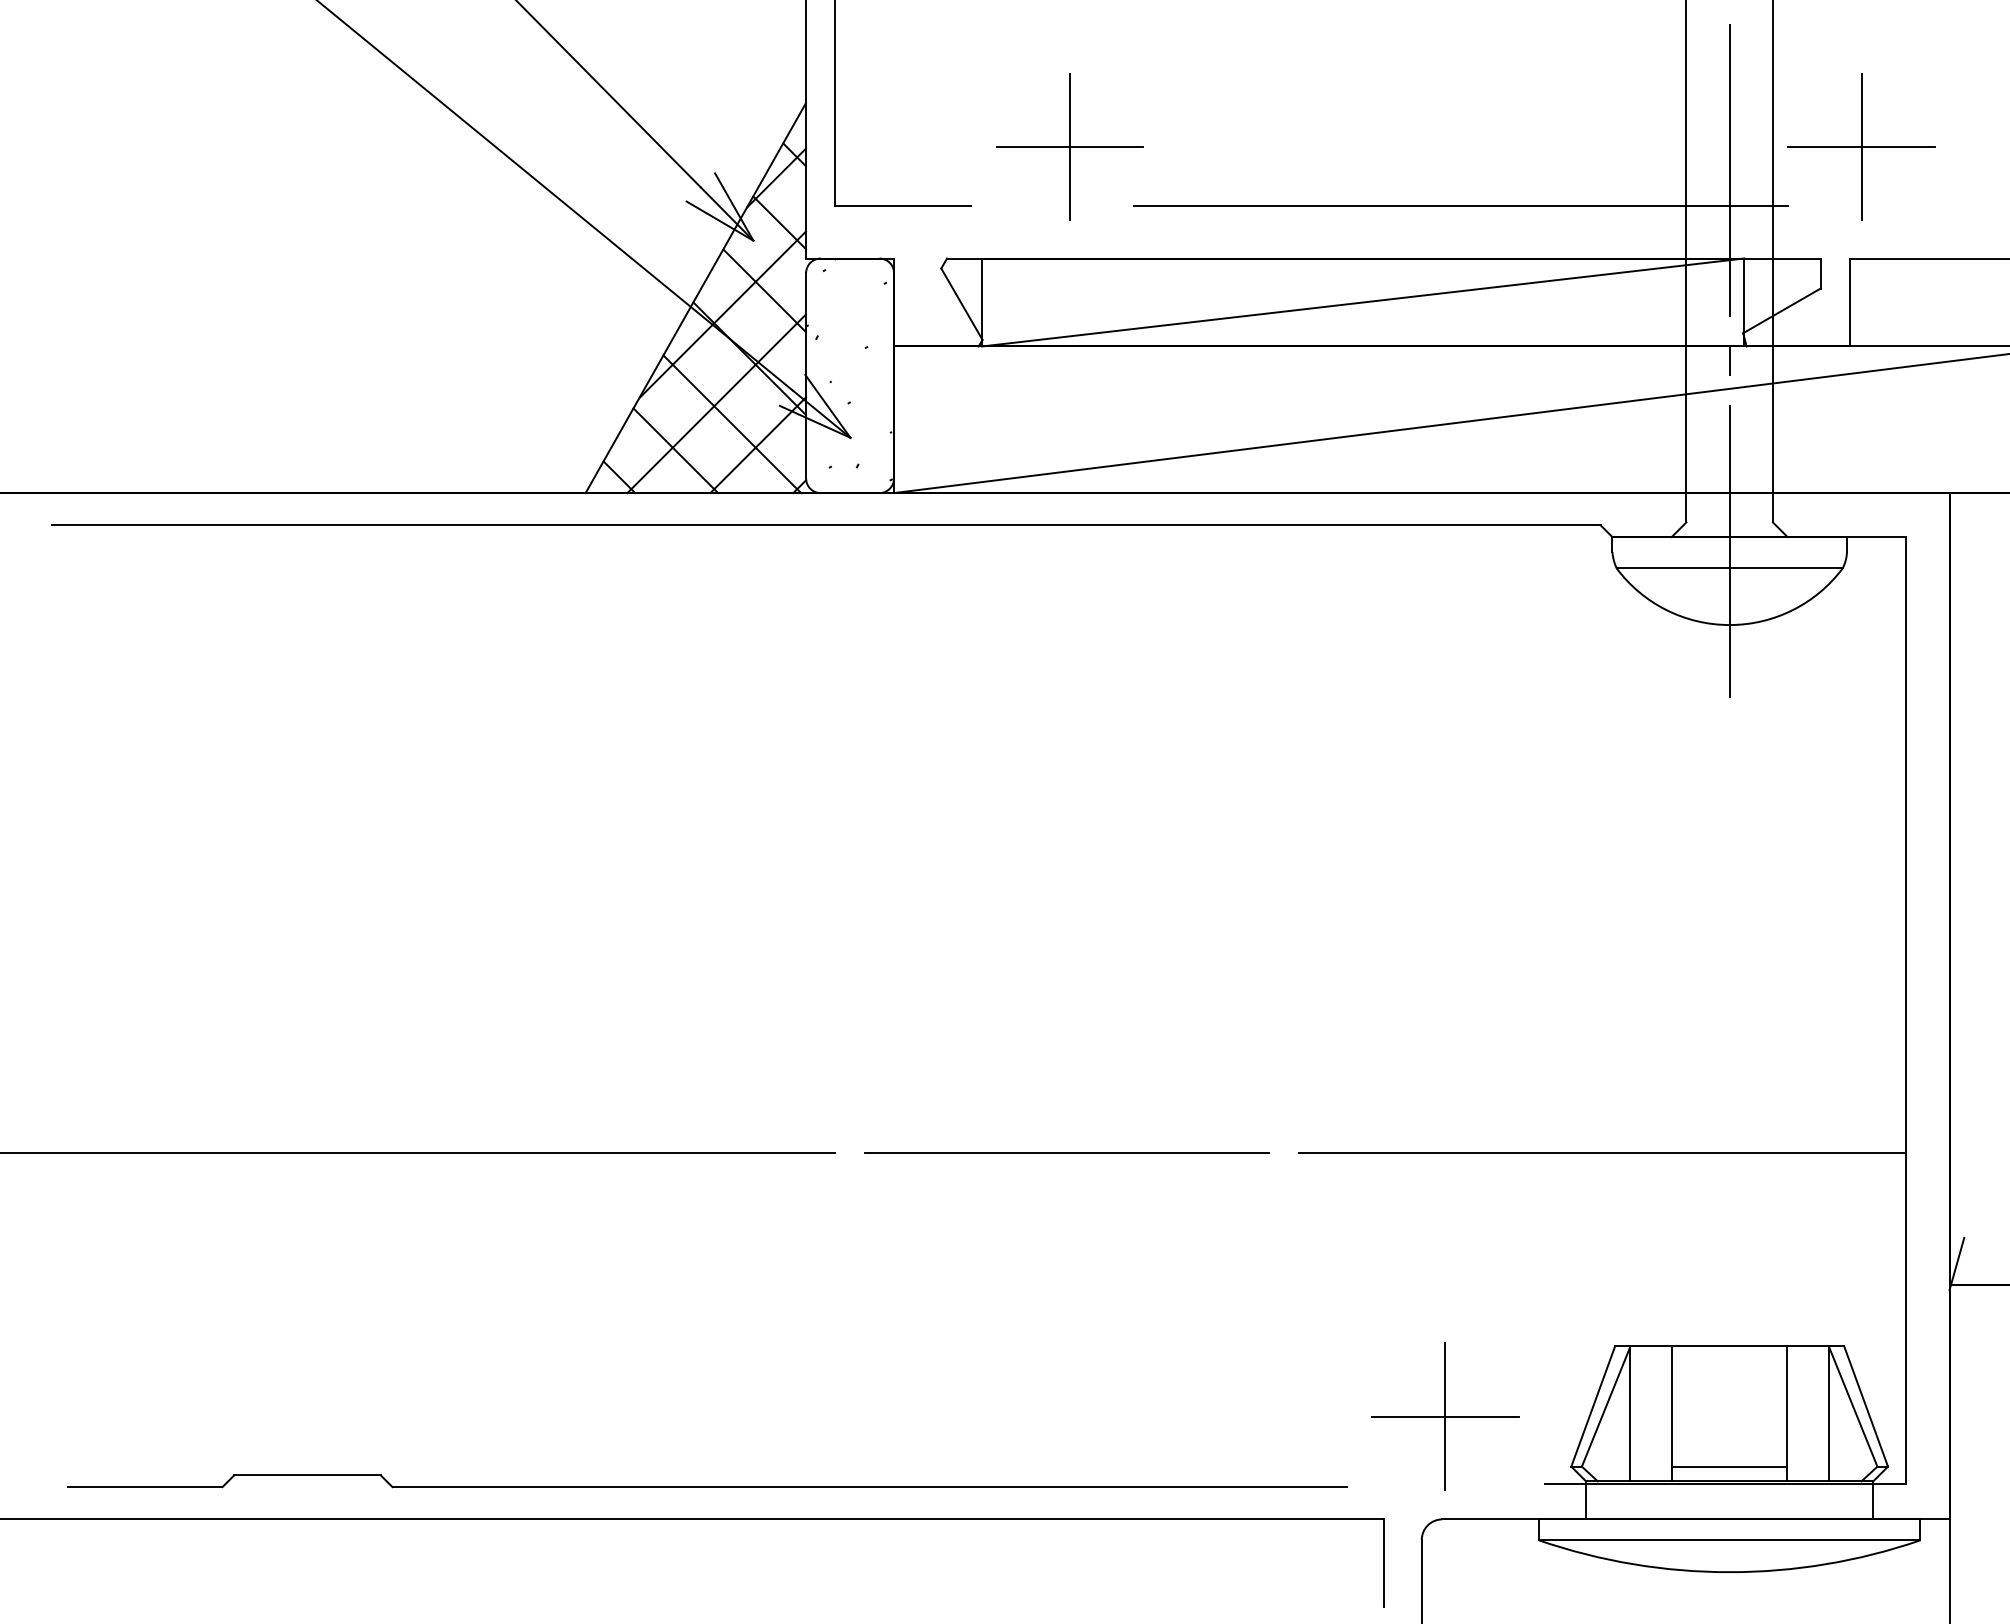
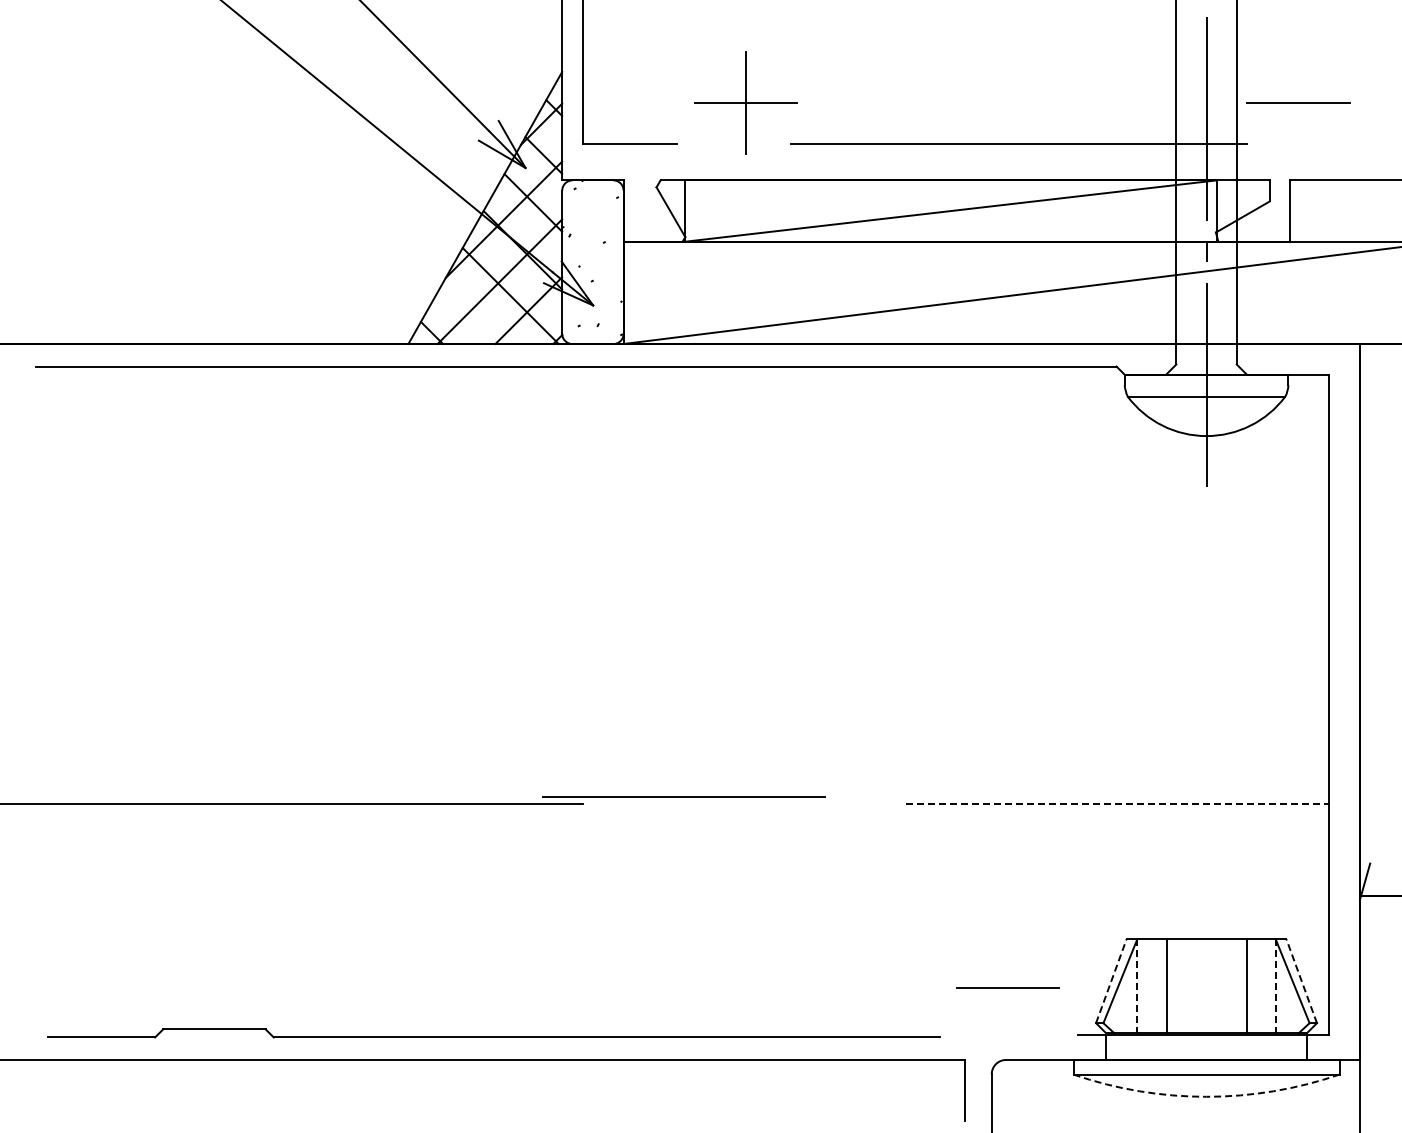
line: (1861, 146) -> (1298, 102), removed
line: (674, 450) -> (470, 314), removed
line: (1065, 1151) -> (683, 796), moved
line: (1602, 1153) -> (1117, 804), solid -> dashed
line: (1593, 1406) -> (1111, 981), solid -> dashed
line: (1865, 1406) -> (1301, 981), solid -> dashed
line: (1630, 1414) -> (1137, 986), solid -> dashed
line: (1828, 1414) -> (1275, 986), solid -> dashed
line: (1445, 1416) -> (1008, 988), removed
line: (1729, 1467) -> (1206, 1023), removed
arc: (1729, 1571) -> (1206, 1096), solid -> dashed

